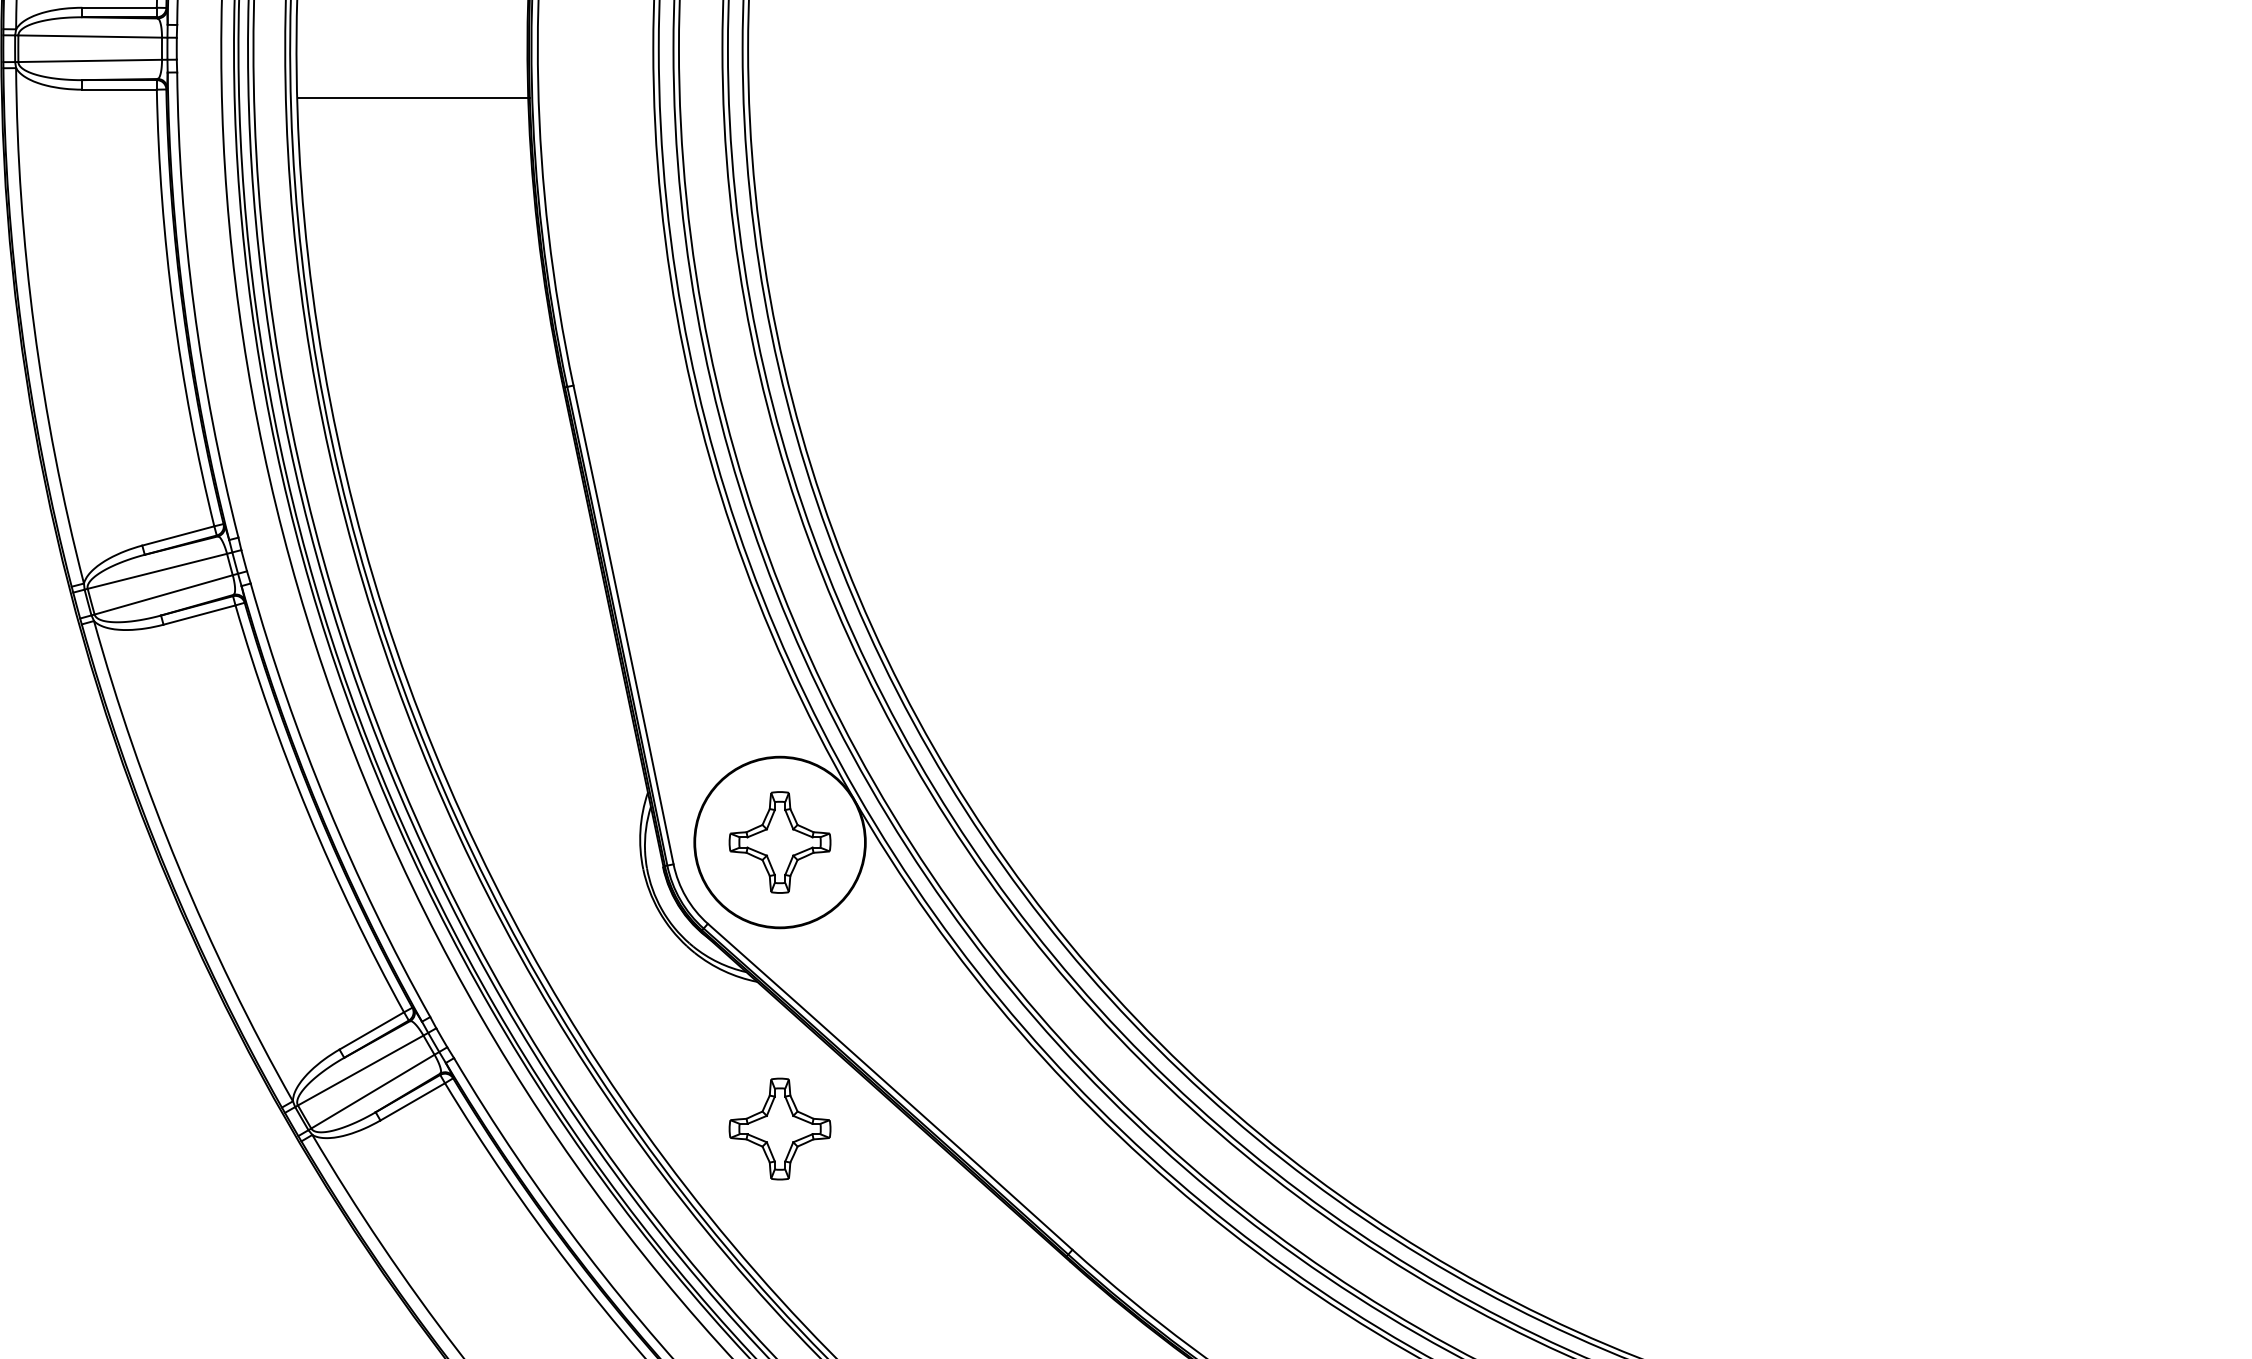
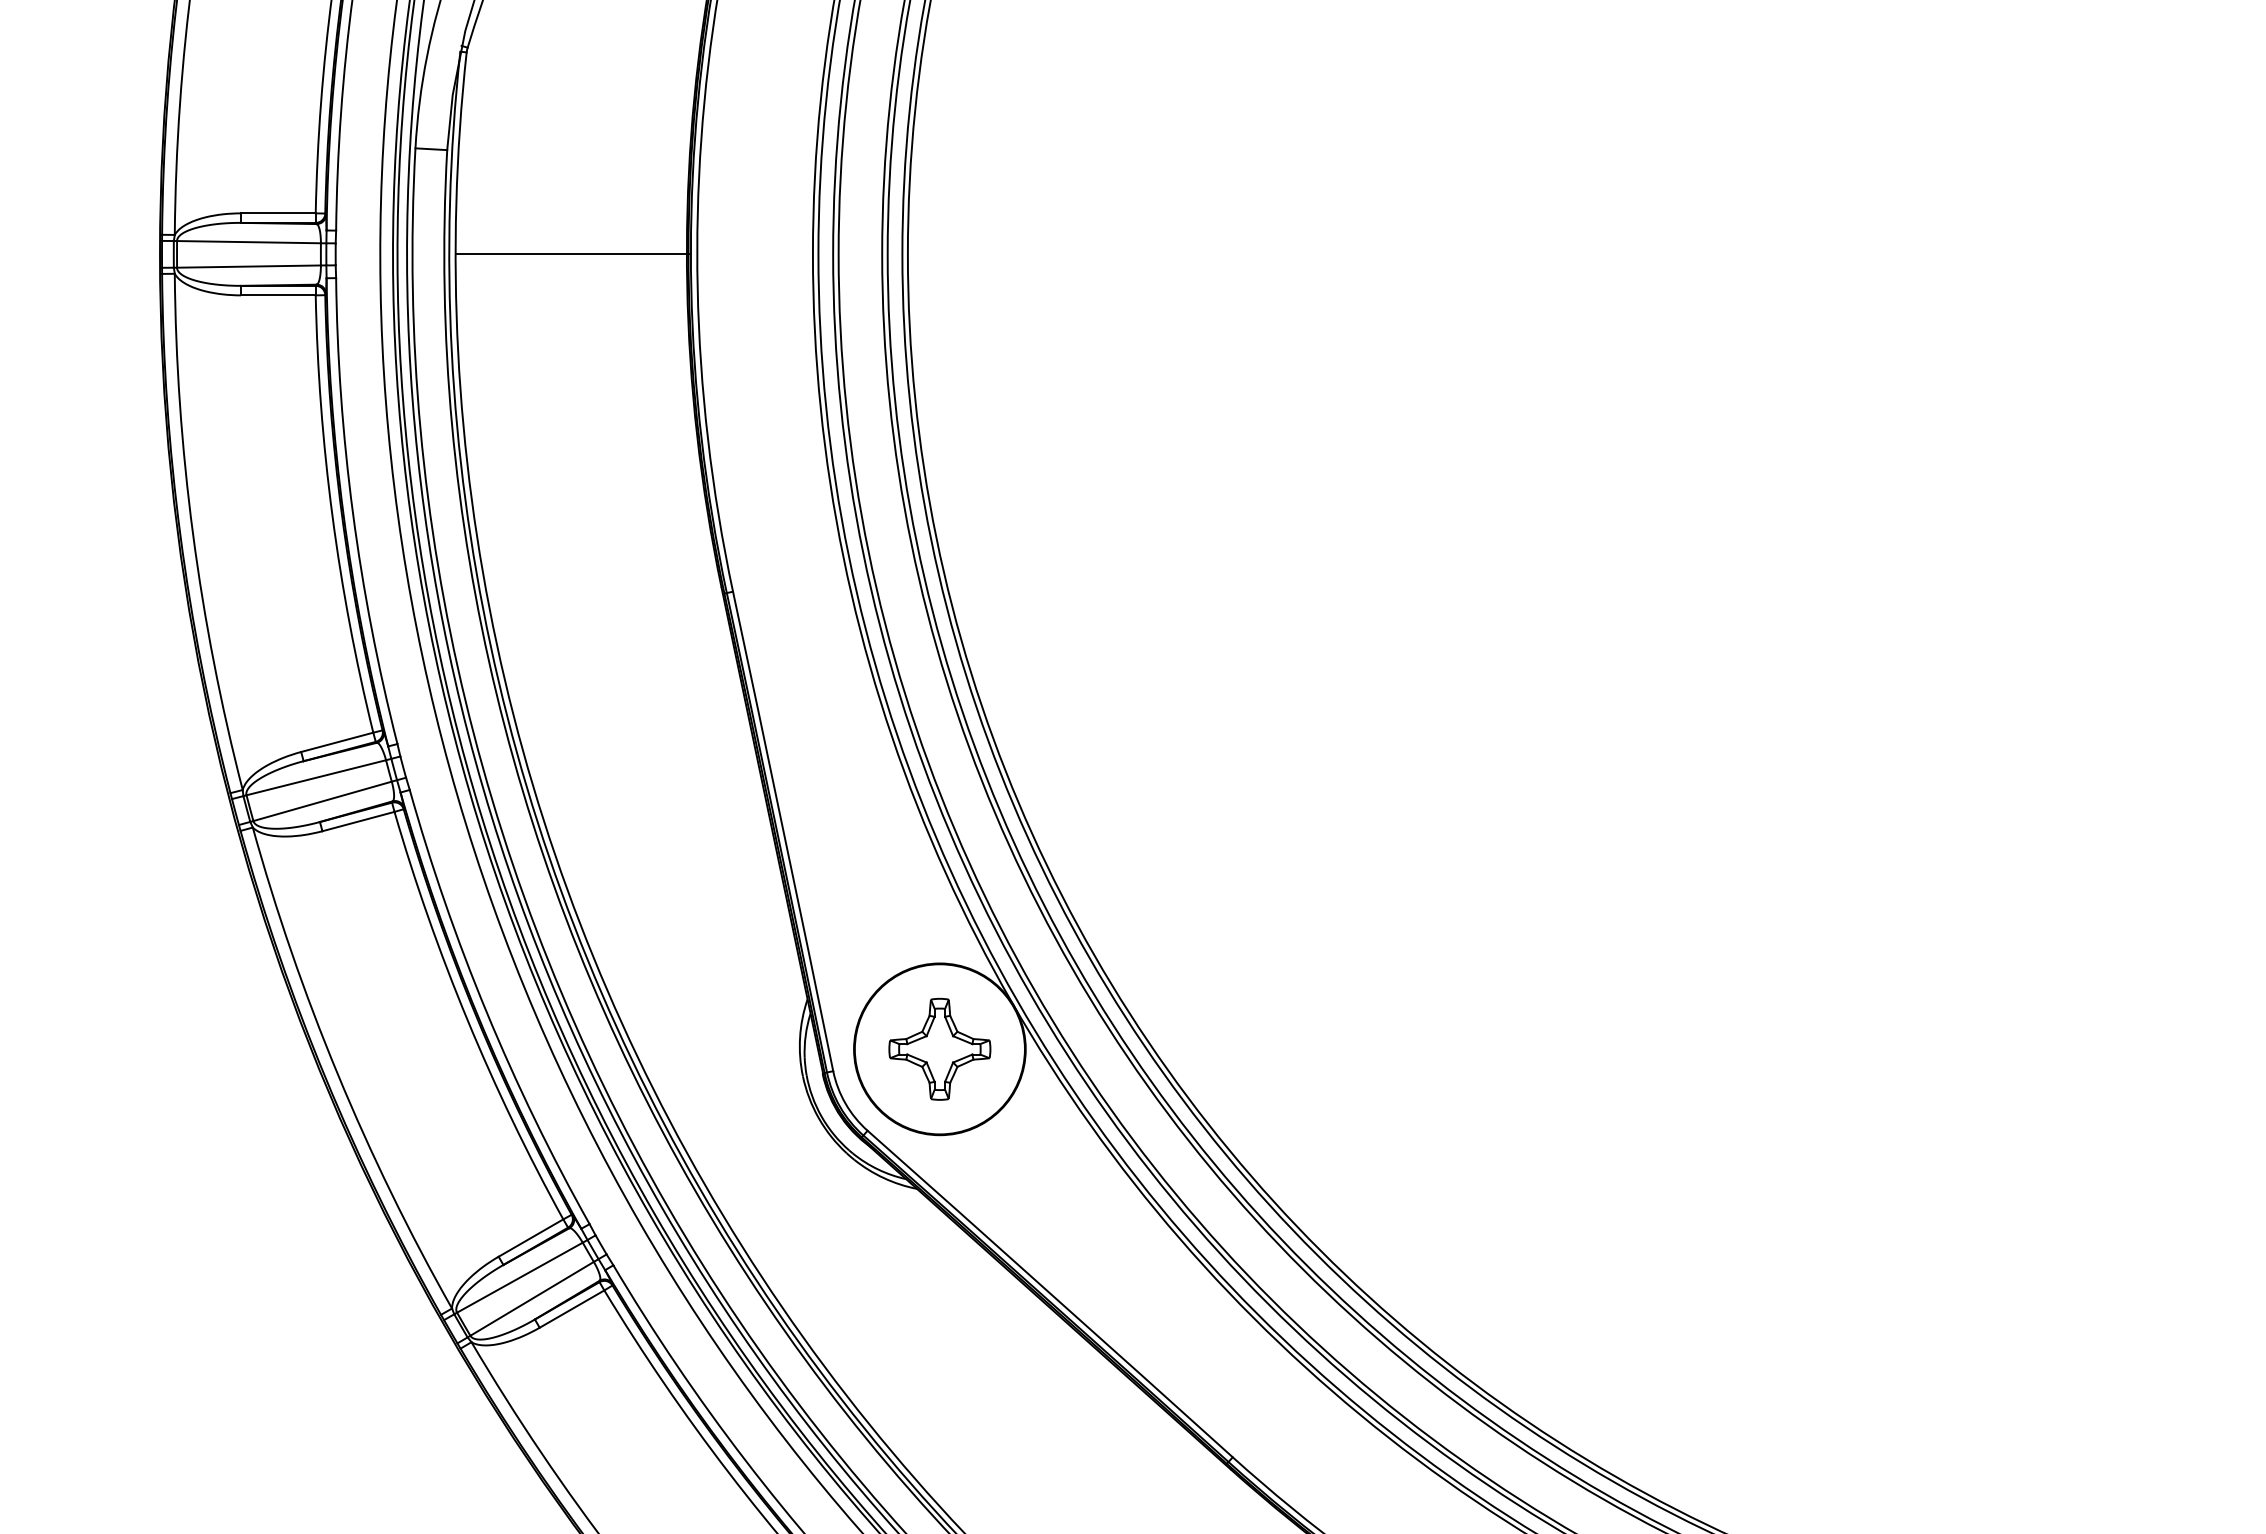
line: (413, 97) -> (572, 254), moved
part: (779, 1129) -> (939, 1336), removed

